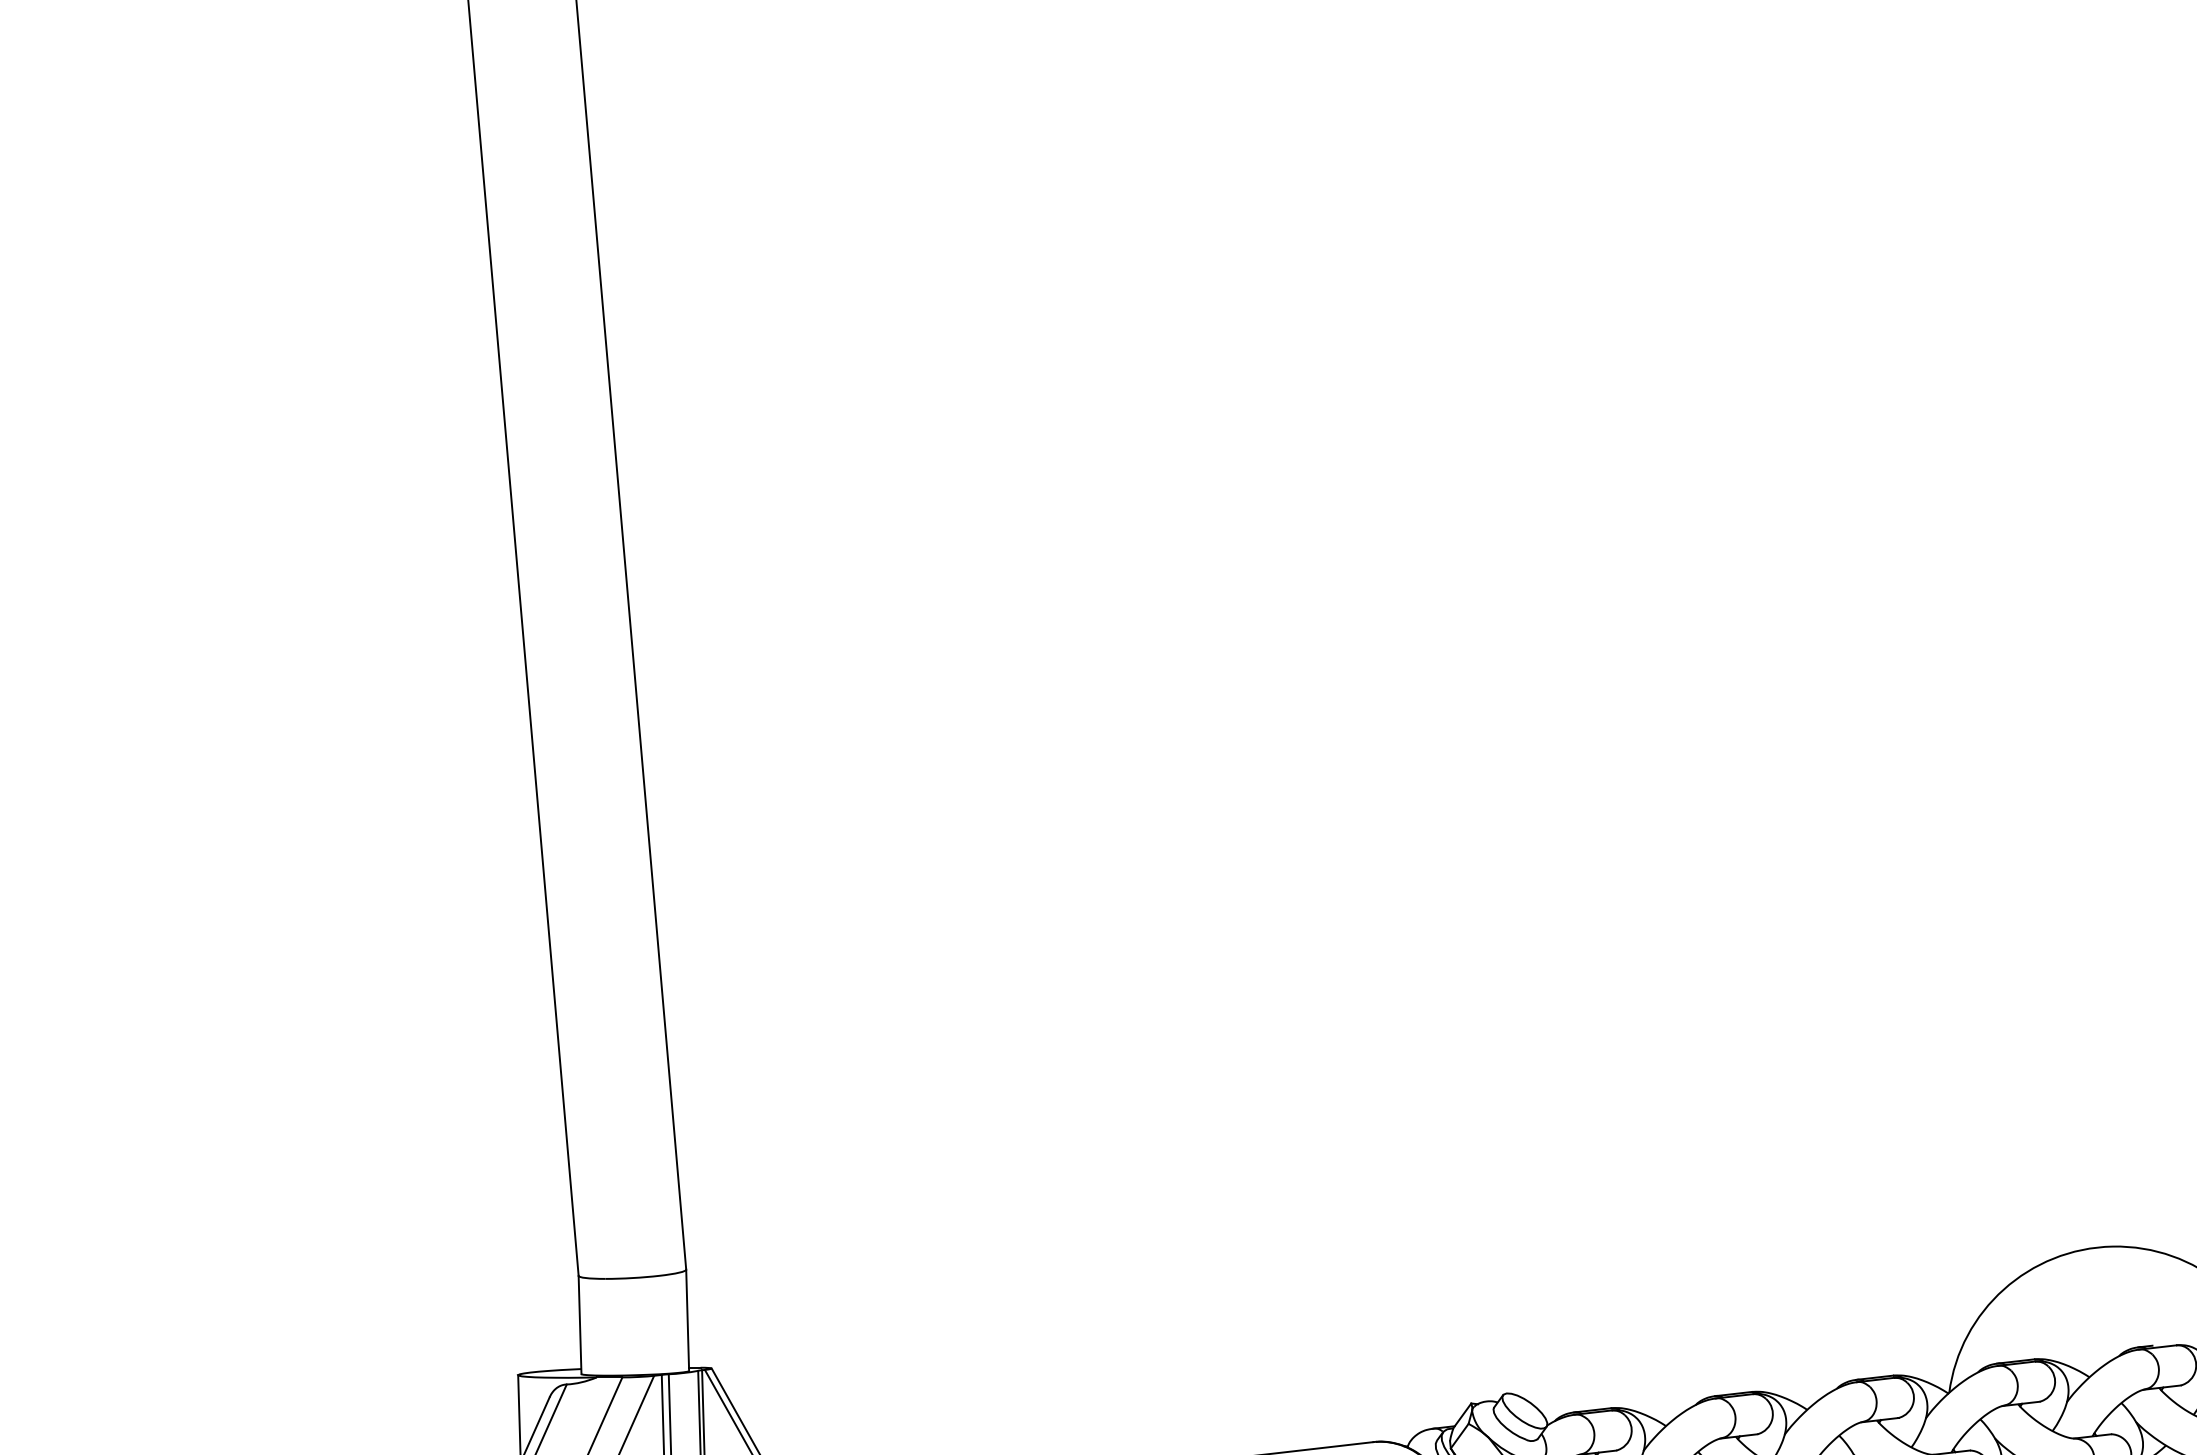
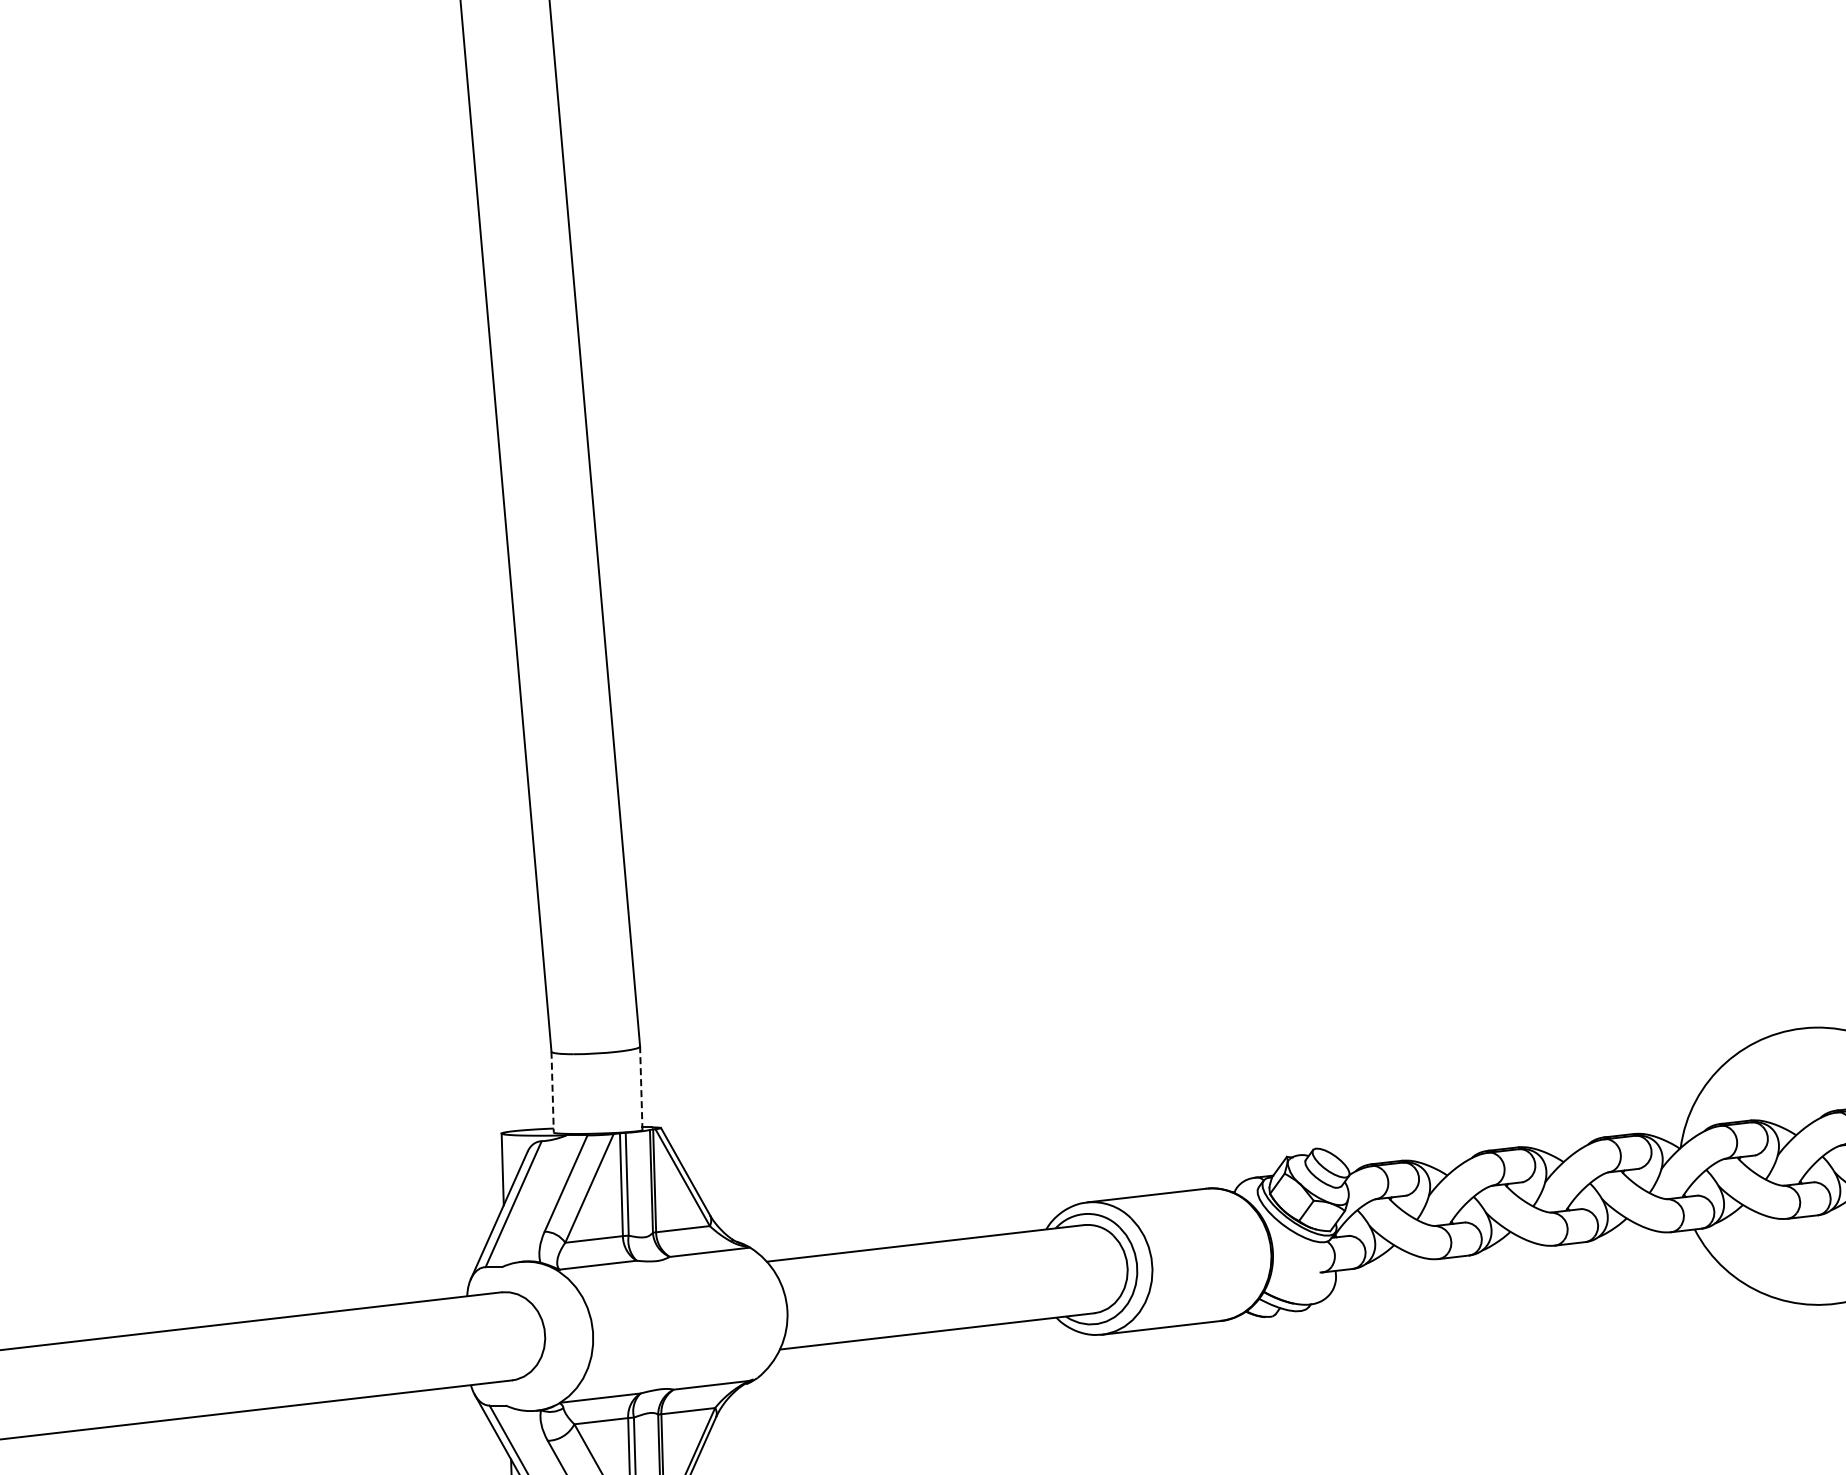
line: (687, 1320) -> (641, 1088), solid -> dashed
line: (579, 1325) -> (552, 1092), solid -> dashed

